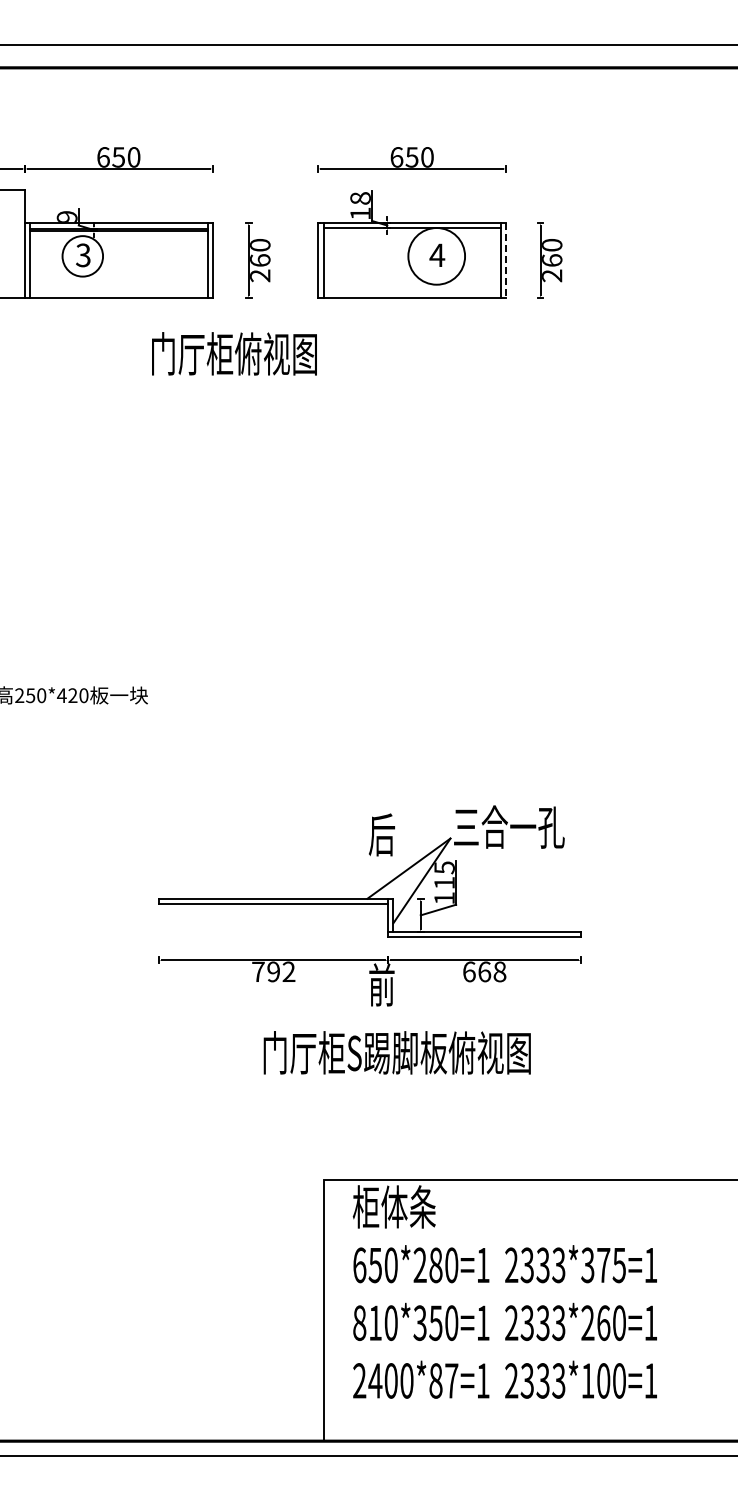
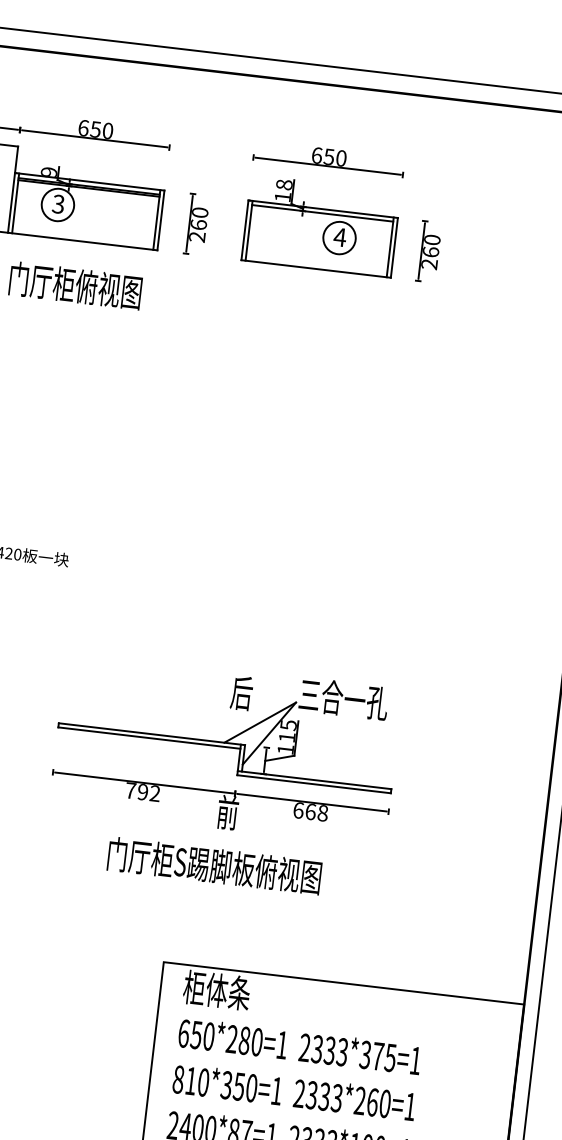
circle: (436, 256) -> (339, 238), size x0.71
line: (506, 260) -> (394, 247), dashed -> solid
text: (234, 353) -> (75, 285), moved
text: (396, 1052) -> (214, 865), moved

